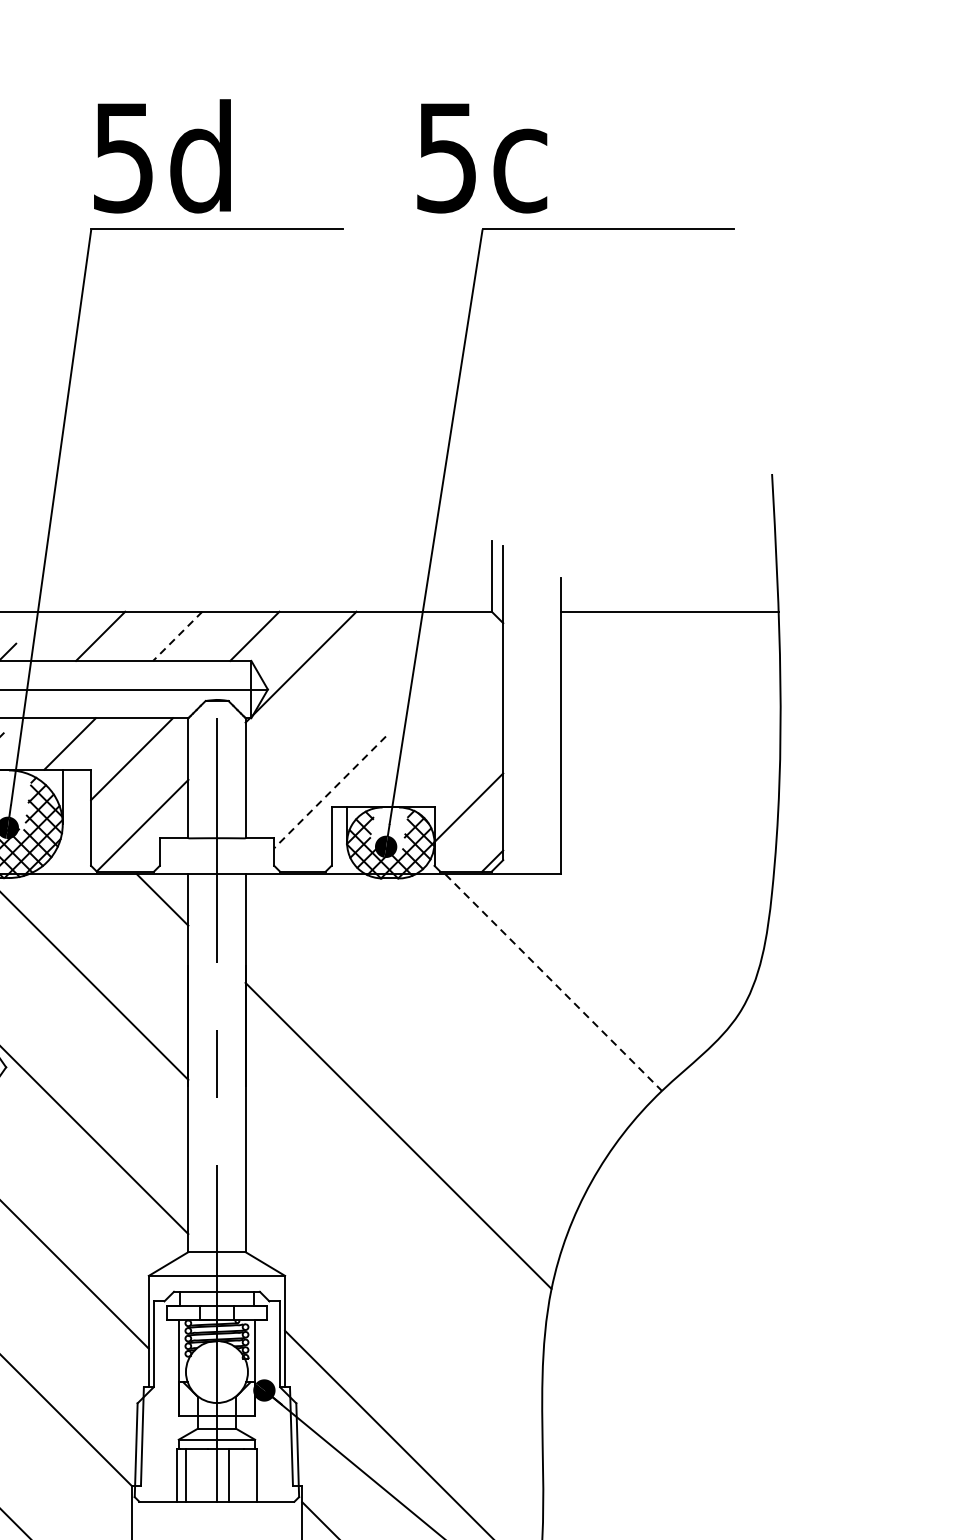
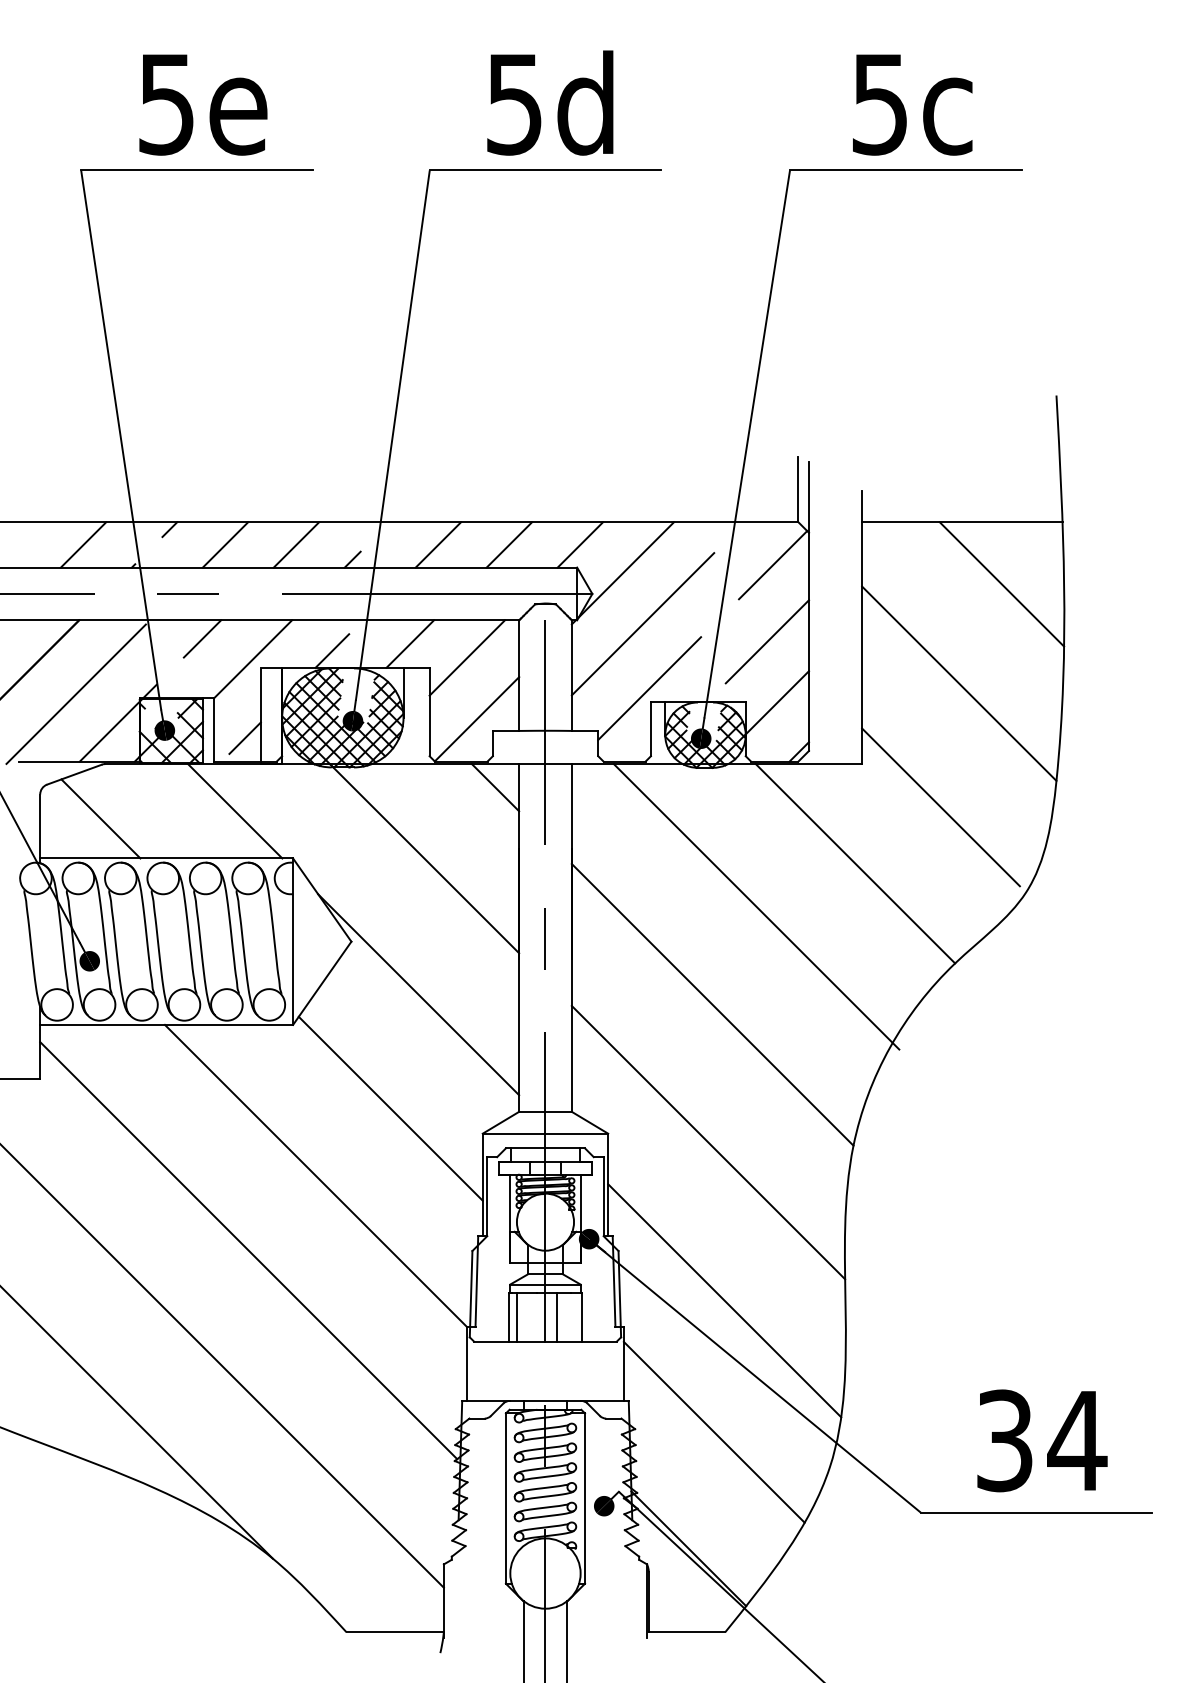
text: (162, 155) -> (550, 102), moved
text: (482, 157) -> (912, 104), moved
line: (177, 636) -> (509, 545), dashed -> solid
line: (464, 658) -> (773, 565), added
line: (712, 679) -> (1001, 584), added
line: (322, 722) -> (642, 624), added
line: (458, 741) -> (767, 641), added
line: (666, 786) -> (959, 683), added
line: (329, 792) -> (649, 688), dashed -> solid
line: (646, 921) -> (940, 807), added
line: (553, 982) -> (855, 863), dashed -> solid
line: (446, 1029) -> (756, 906), added
line: (394, 1285) -> (708, 1142), added

